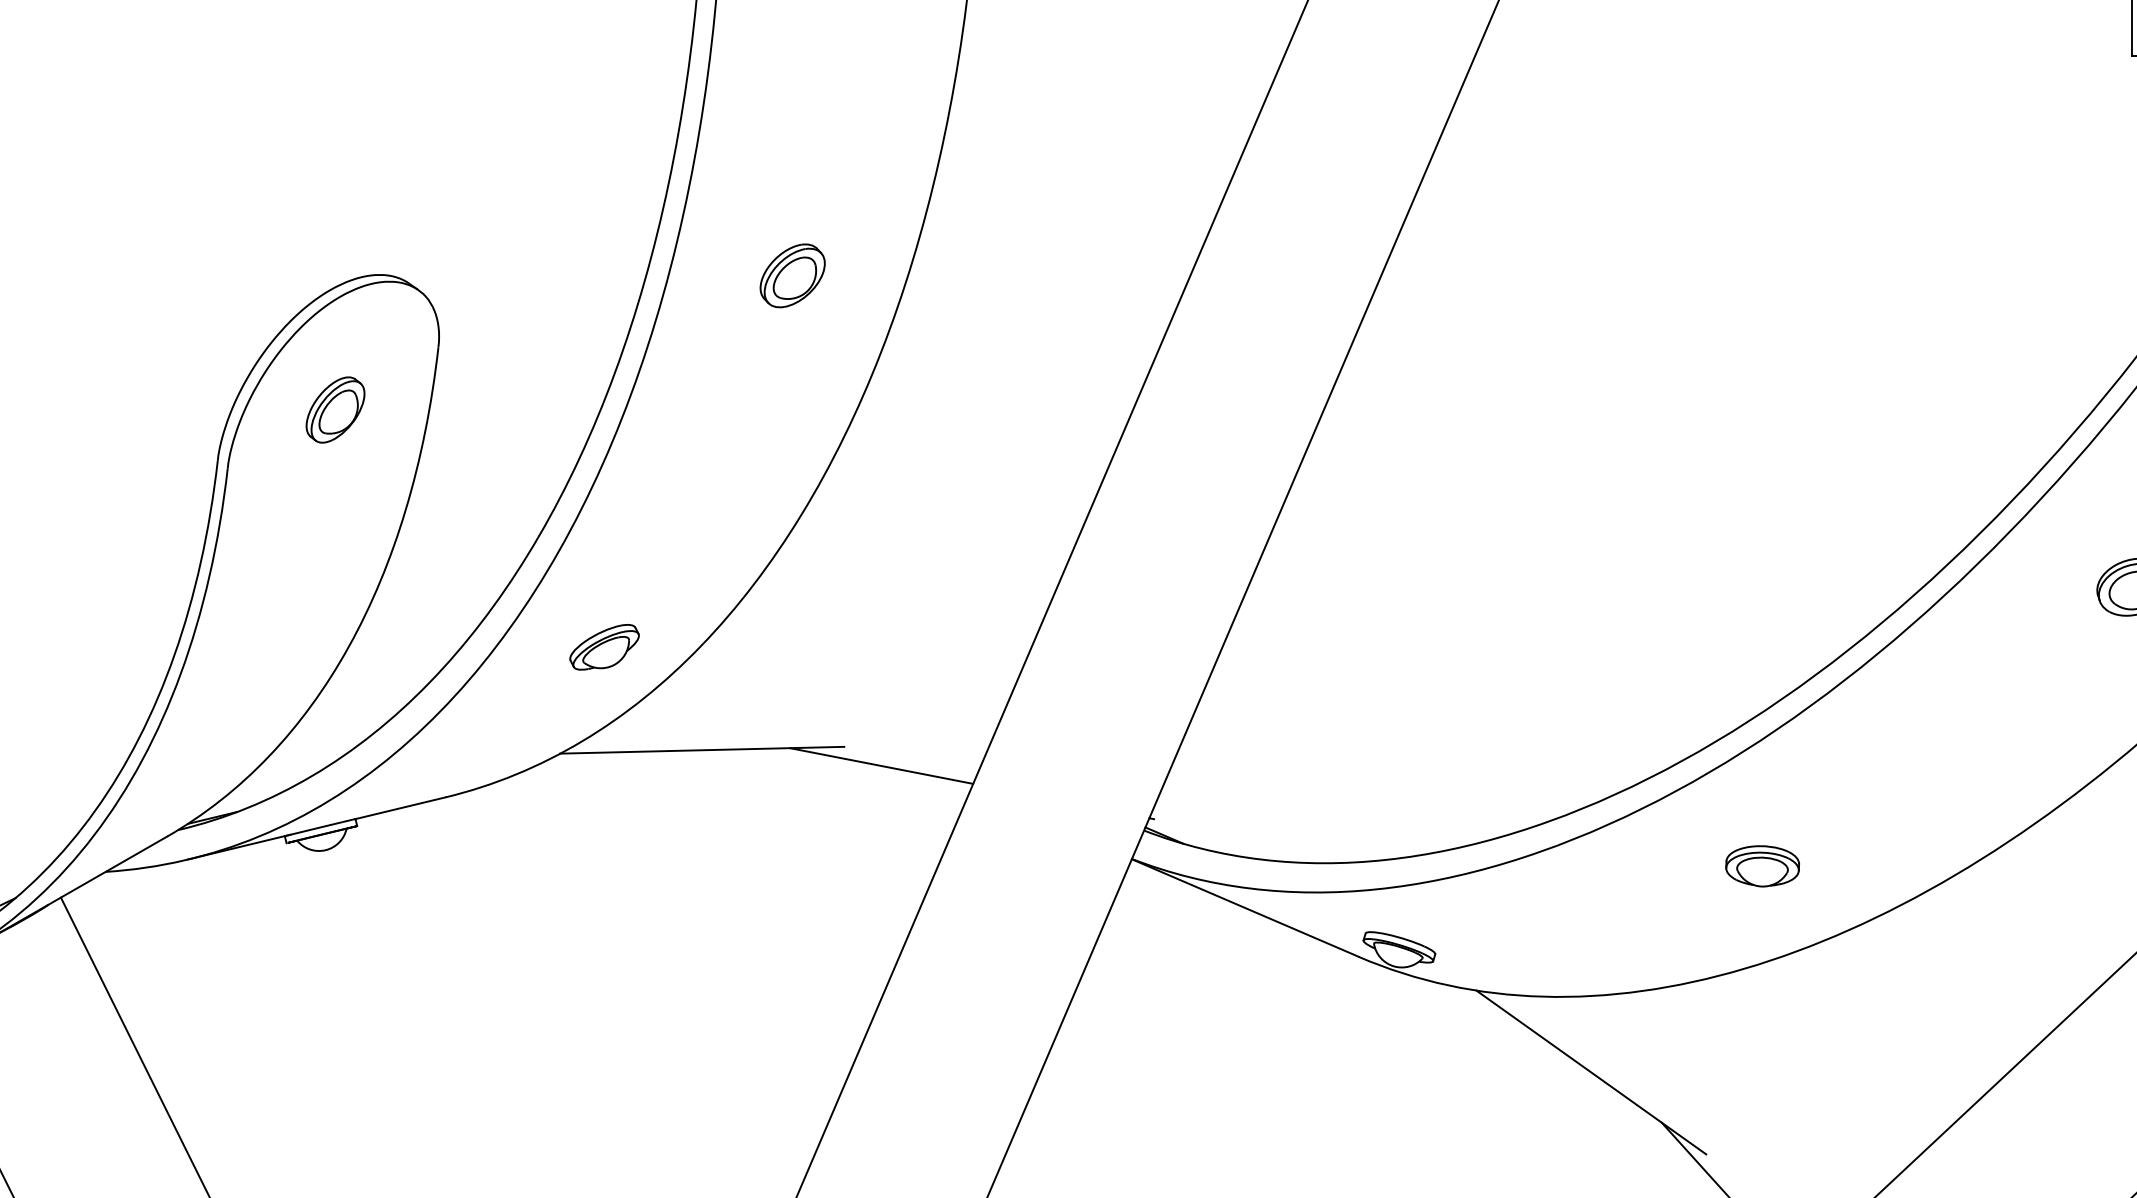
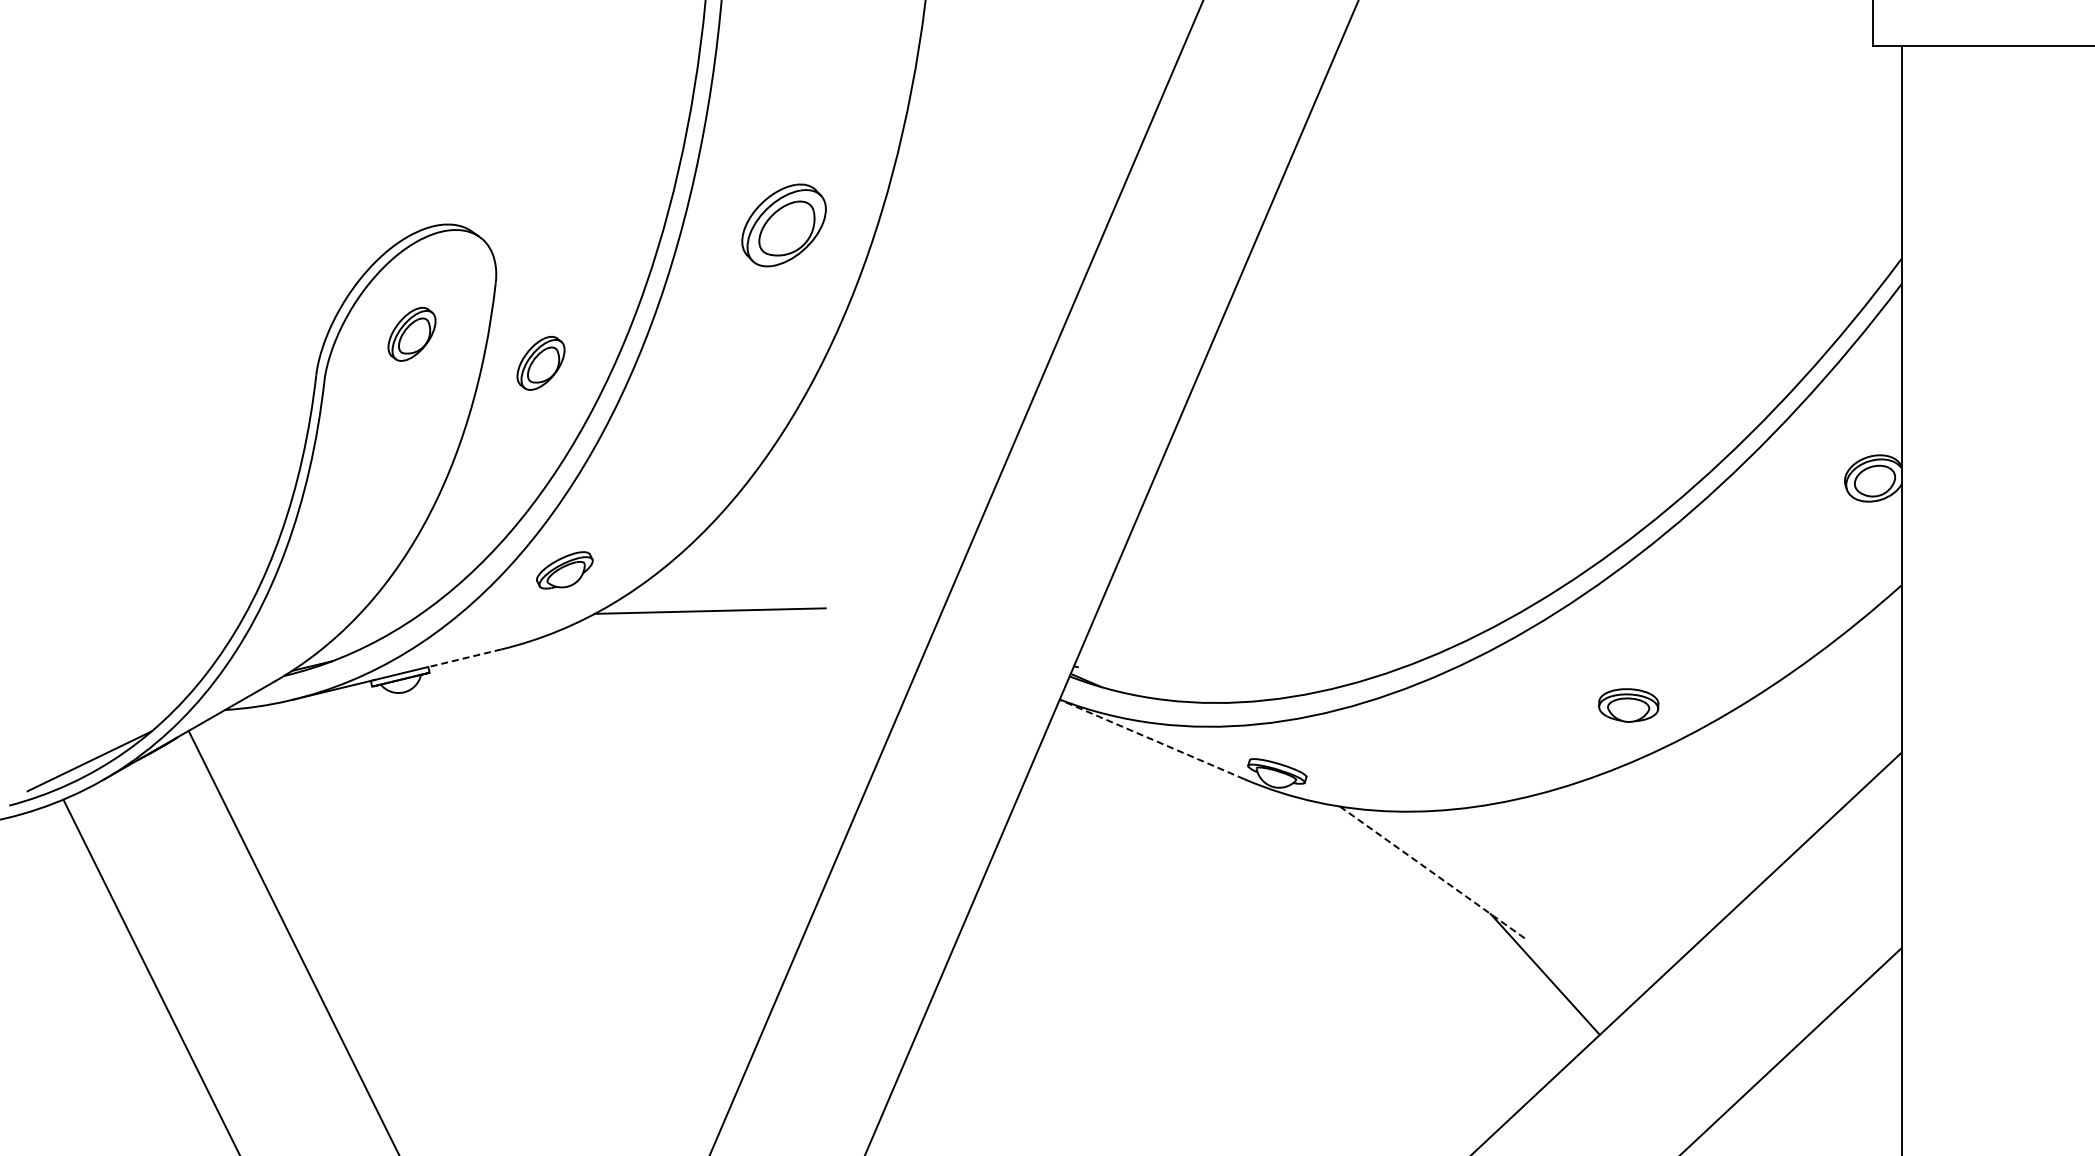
part: (792, 274) -> (783, 224), size x1.6
part: (493, 444) -> (540, 362), added
part: (604, 647) -> (564, 570), moved
line: (880, 765) -> (855, 623), removed
line: (400, 808) -> (464, 658), solid -> dashed
part: (1762, 866) -> (1628, 705), moved
line: (1244, 908) -> (1151, 739), solid -> dashed
line: (1591, 1072) -> (1433, 873), solid -> dashed

